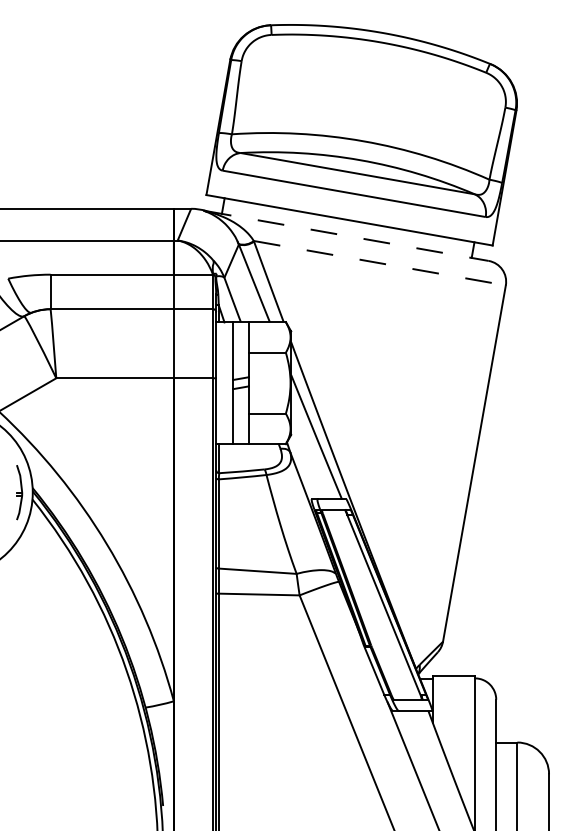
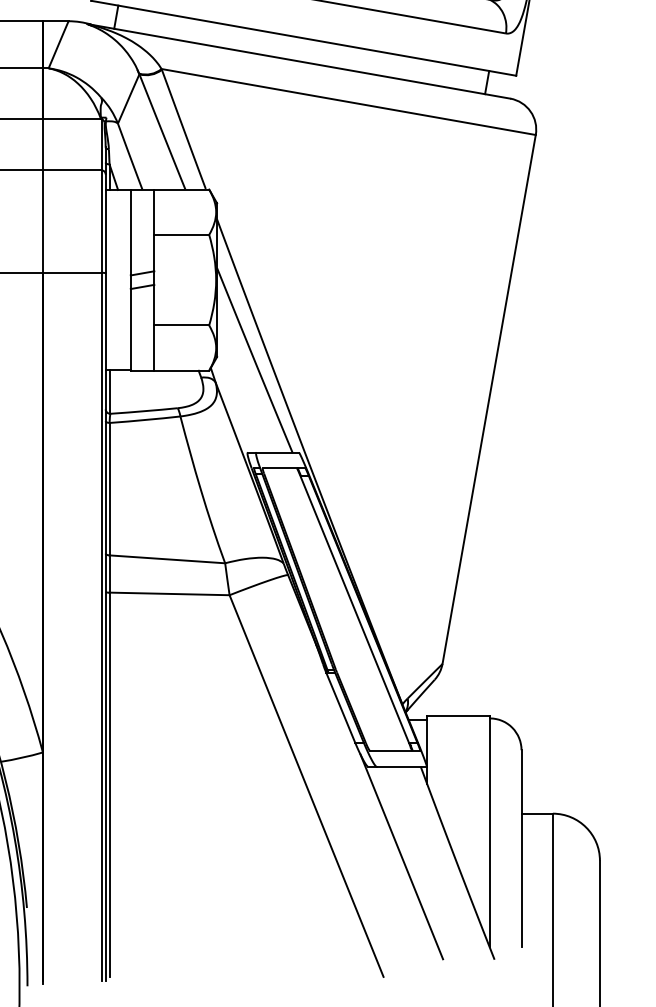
line: (347, 236) -> (300, 62), dashed -> solid
line: (379, 263) -> (348, 102), dashed -> solid

